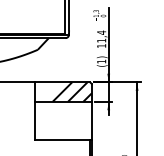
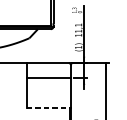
text: (101, 32) -> (78, 24), 11,4 -> 11,1
hatch: (71, 91) -> (55, 70), removed
line: (62, 140) -> (48, 108), solid -> dashed

